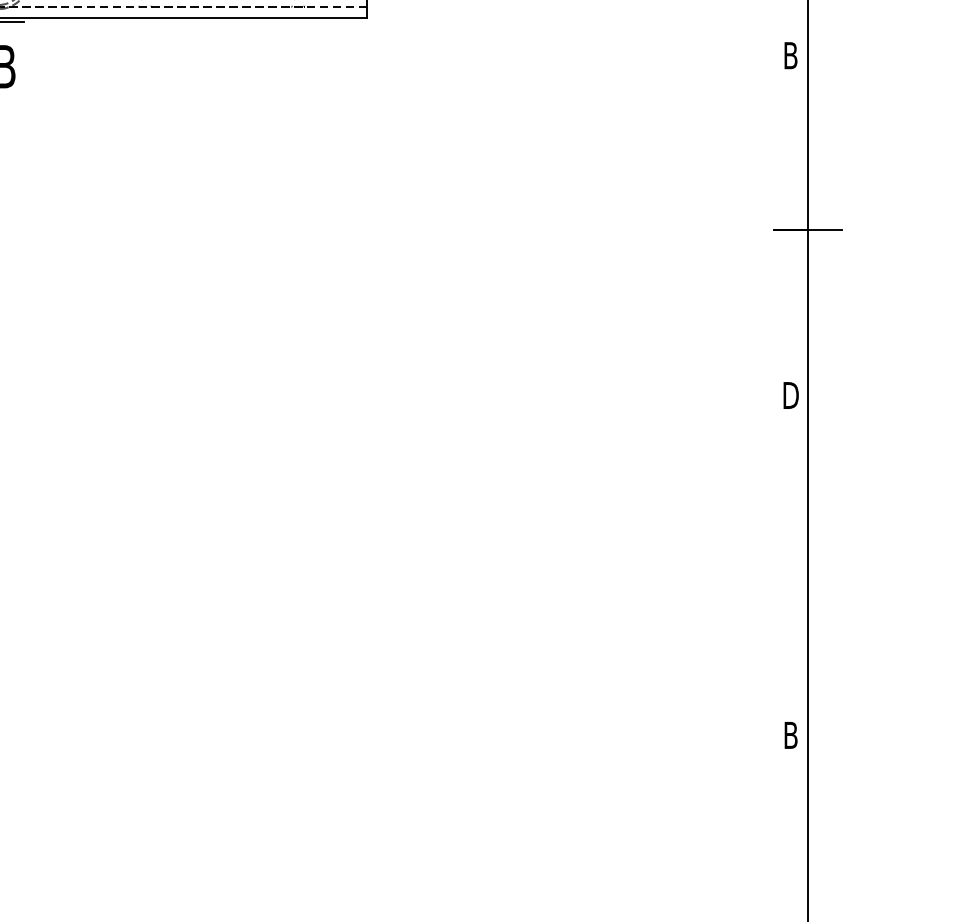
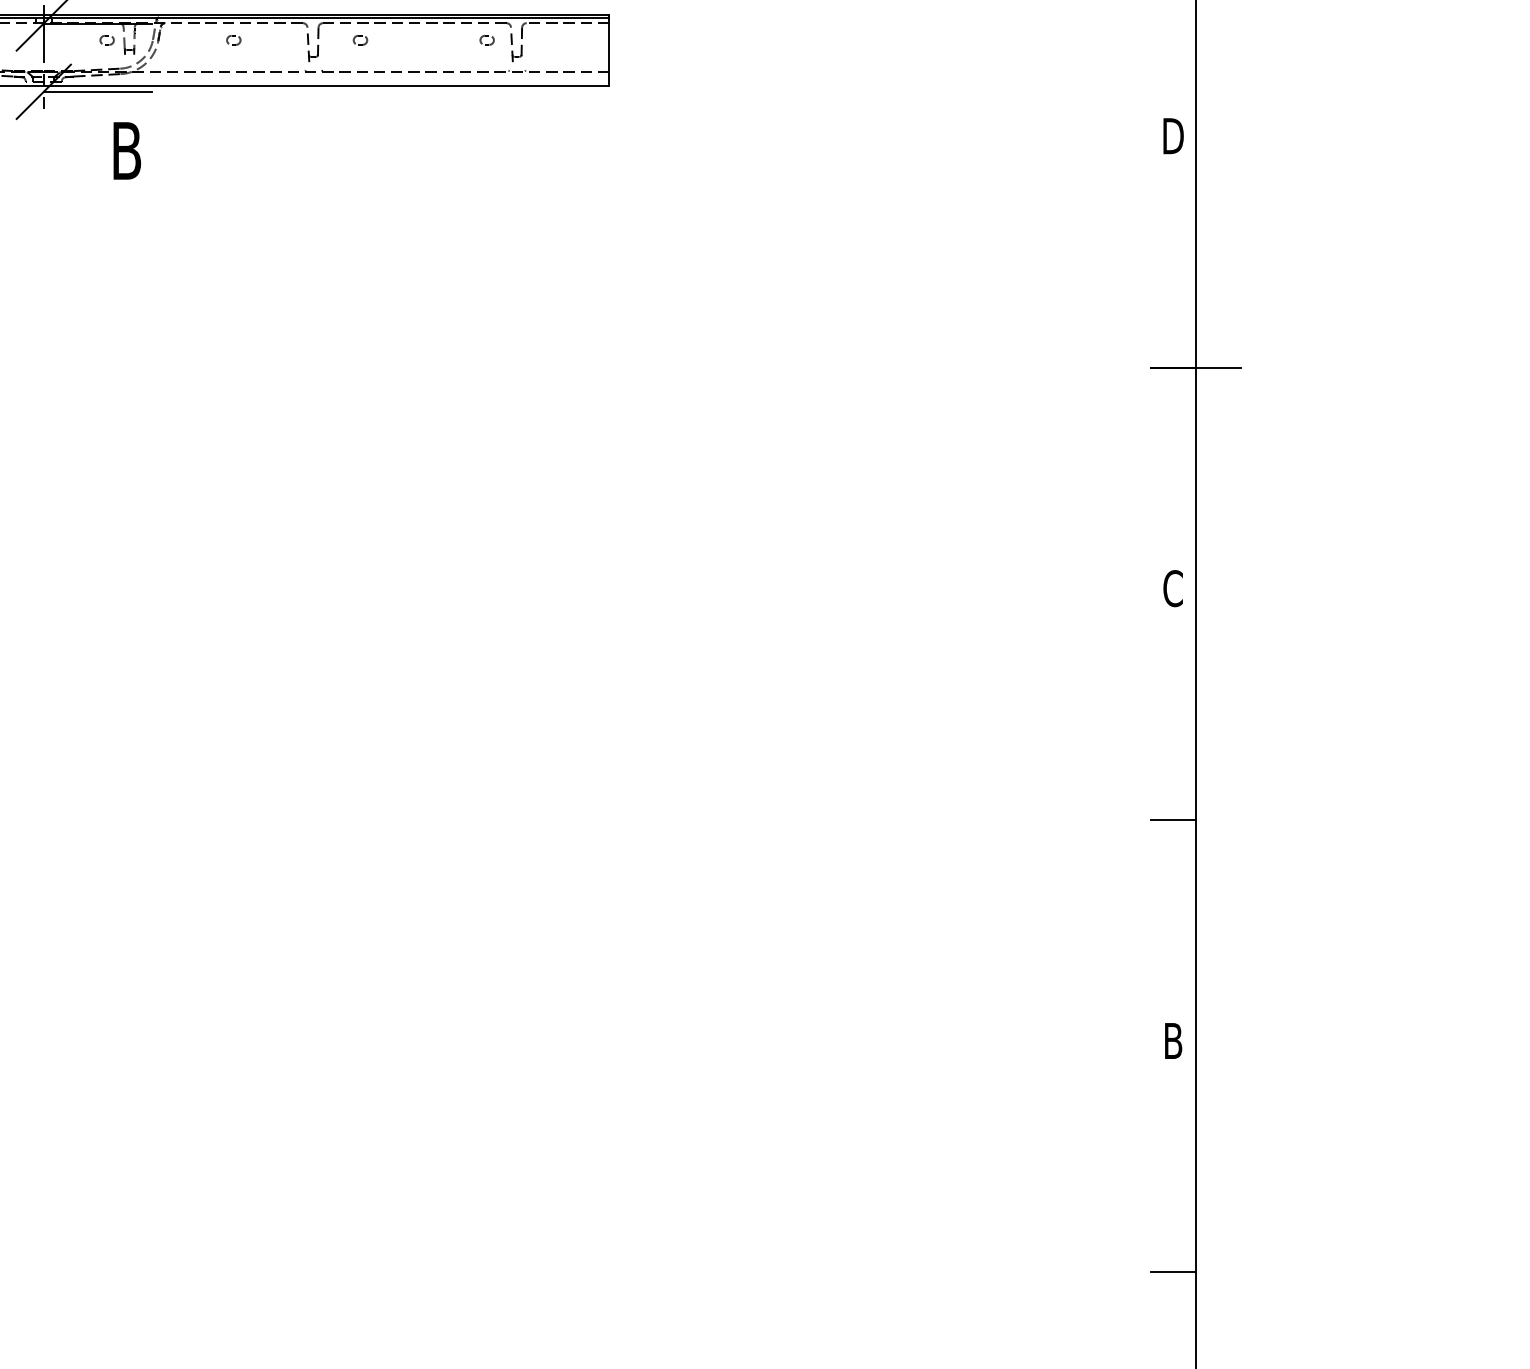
text: (791, 55) -> (1173, 136), B -> D
text: (791, 395) -> (1173, 588), D -> C
line: (791, 569) -> (1173, 820), added
line: (791, 909) -> (1173, 1272), added

